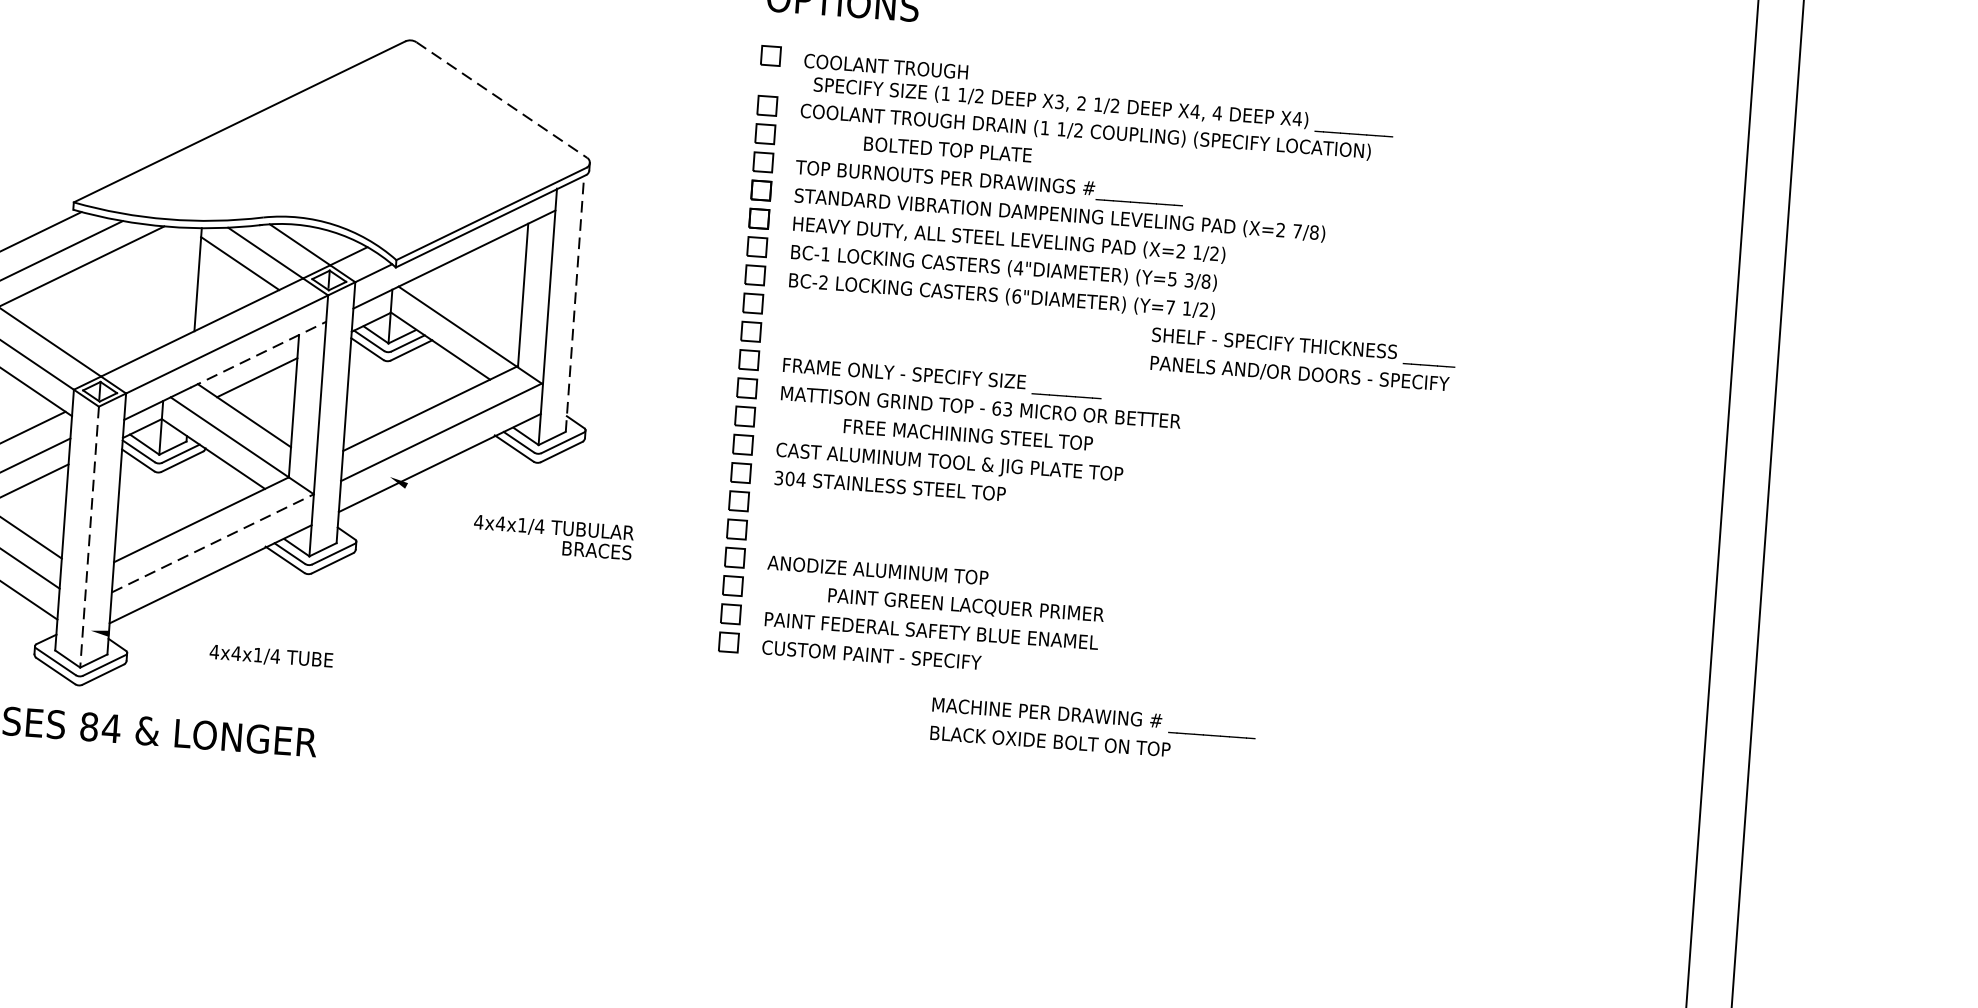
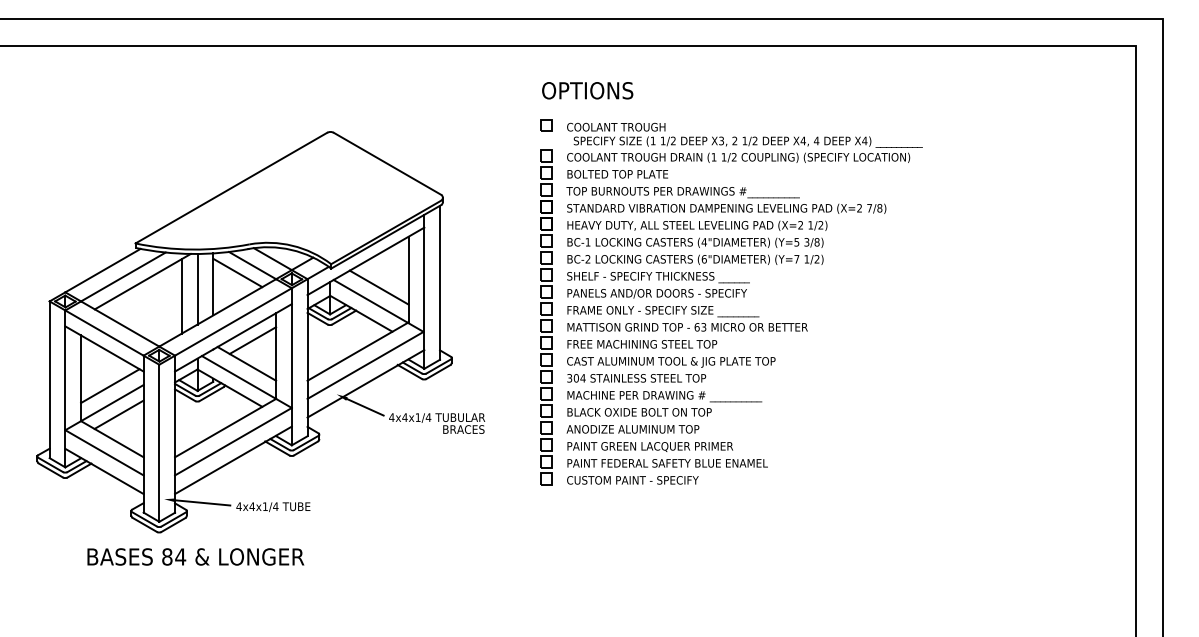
line: (501, 99) -> (387, 163), dashed -> solid
text: (947, 149) -> (617, 174), moved
line: (171, 286) -> (197, 289), added
line: (143, 295) -> (181, 296), added
line: (575, 303) -> (440, 282), dashed -> solid
line: (472, 304) -> (378, 287), added
line: (259, 354) -> (253, 326), dashed -> solid
text: (1302, 360) -> (658, 285), moved
text: (968, 435) -> (642, 344), moved
line: (436, 502) -> (365, 407), added
line: (89, 537) -> (159, 443), dashed -> solid
line: (212, 543) -> (233, 441), dashed -> solid
text: (966, 605) -> (650, 446), moved
line: (154, 640) -> (202, 502), added
text: (1092, 729) -> (664, 403), moved

